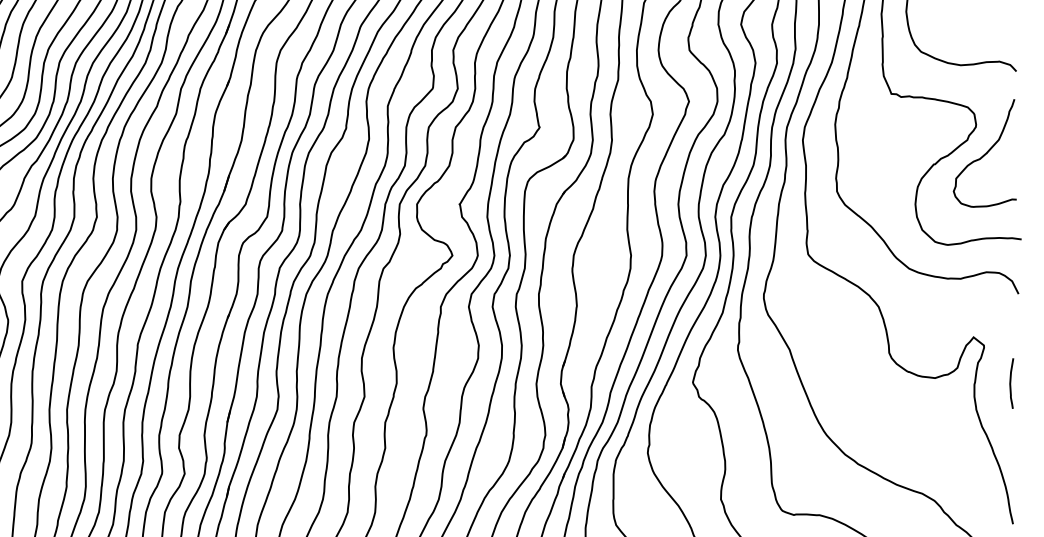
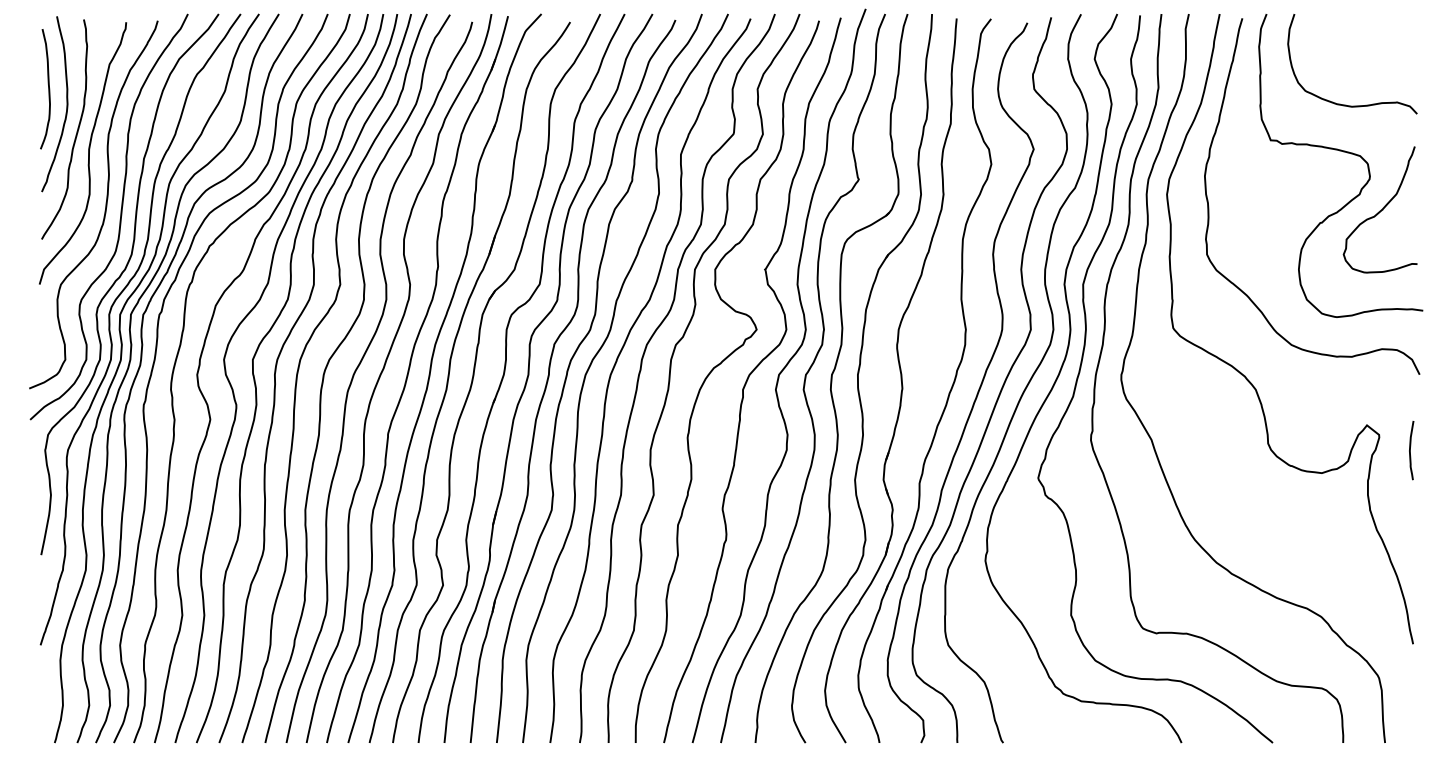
curve: (1010, 383) -> (1410, 450), moved

